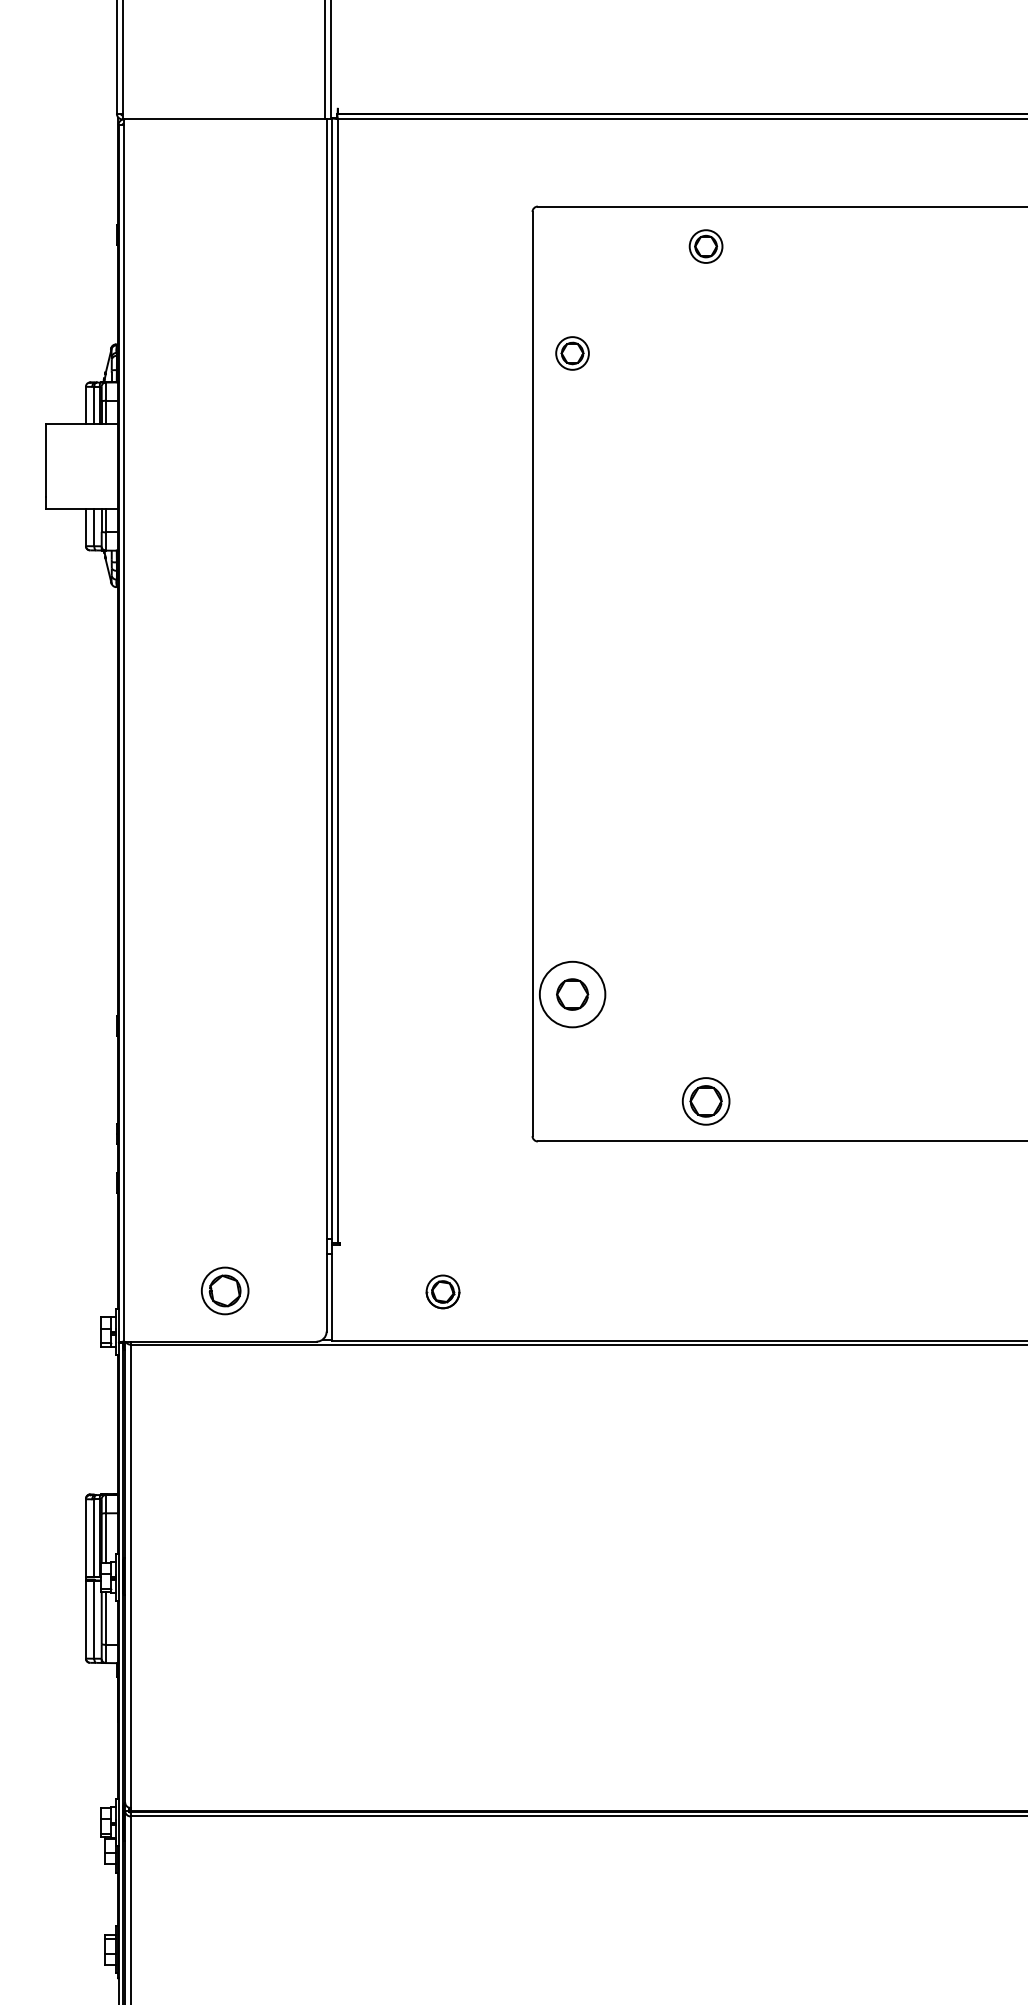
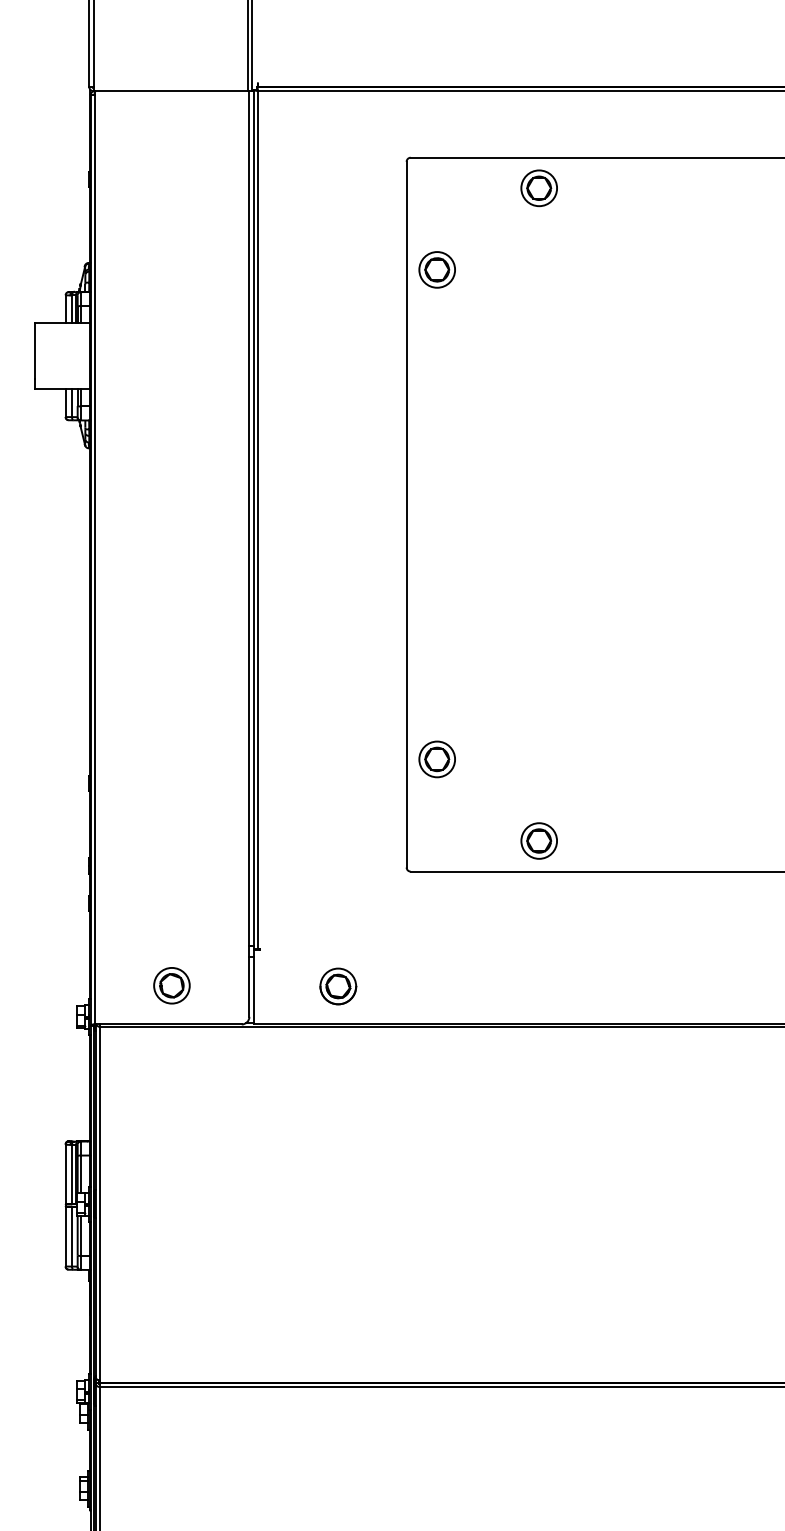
part: (705, 246) -> (538, 188), size x1.43
part: (572, 353) -> (437, 269), size x1.43
circle: (572, 994) -> (437, 759), size x0.71
part: (442, 1291) -> (337, 986), size x1.43

